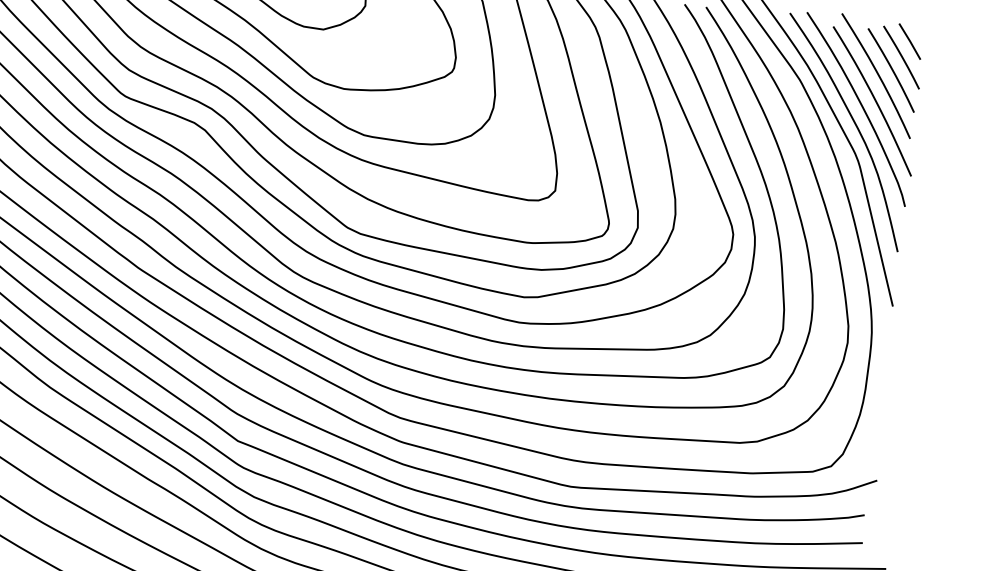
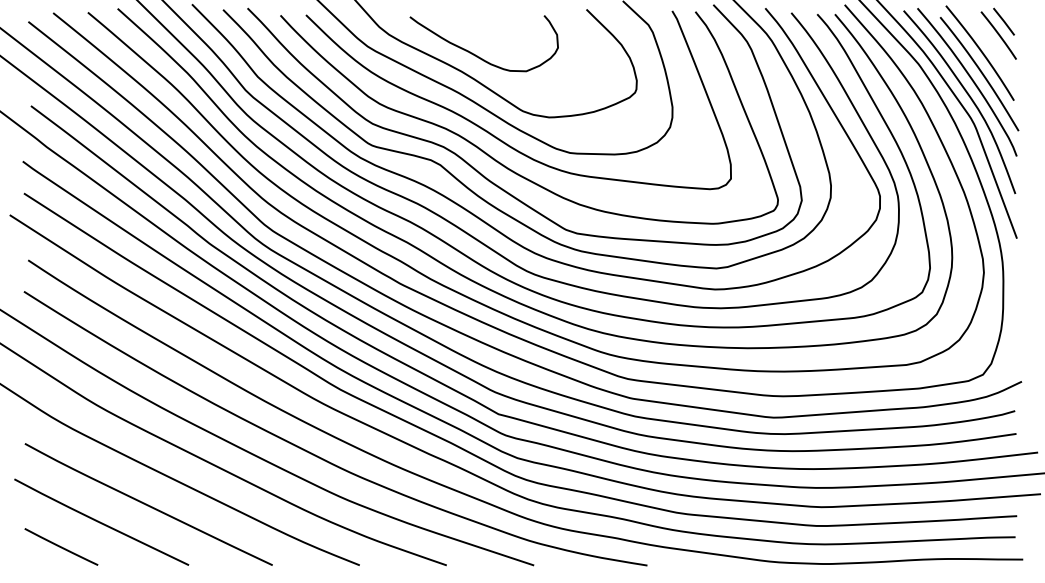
curve: (890, 69) -> (991, 46), removed

